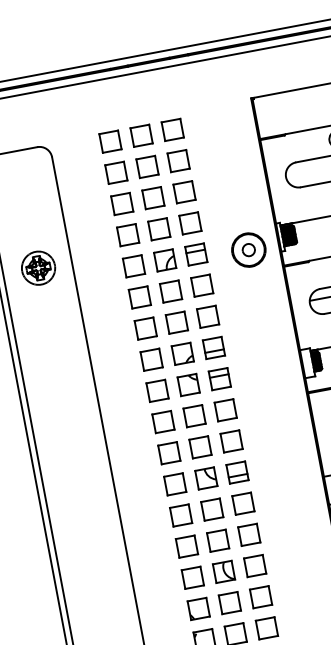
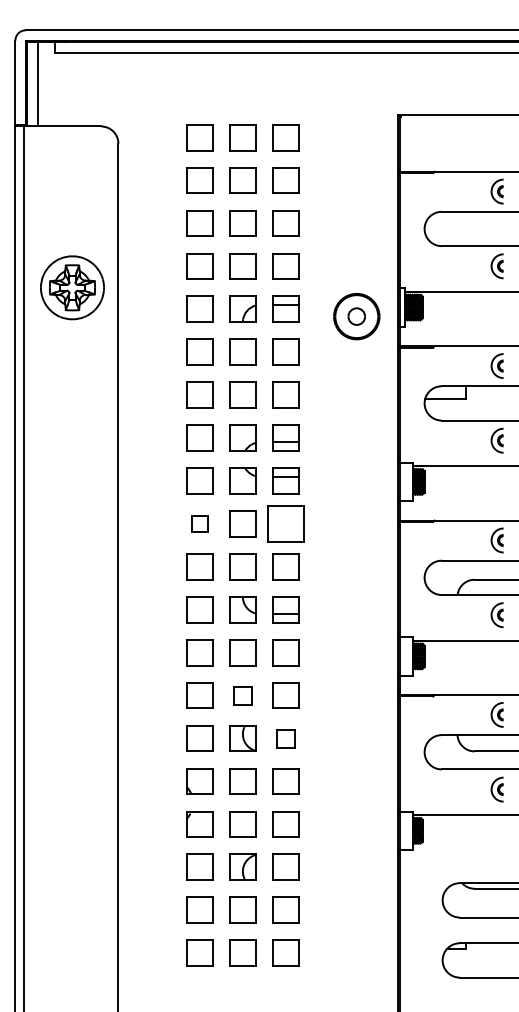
part: (38, 267) -> (72, 287), size x1.4
part: (225, 410) -> (285, 523), size x1.4
part: (163, 421) -> (199, 523), size x0.6
part: (217, 540) -> (242, 695), size x0.7
part: (254, 566) -> (285, 738), size x0.7

